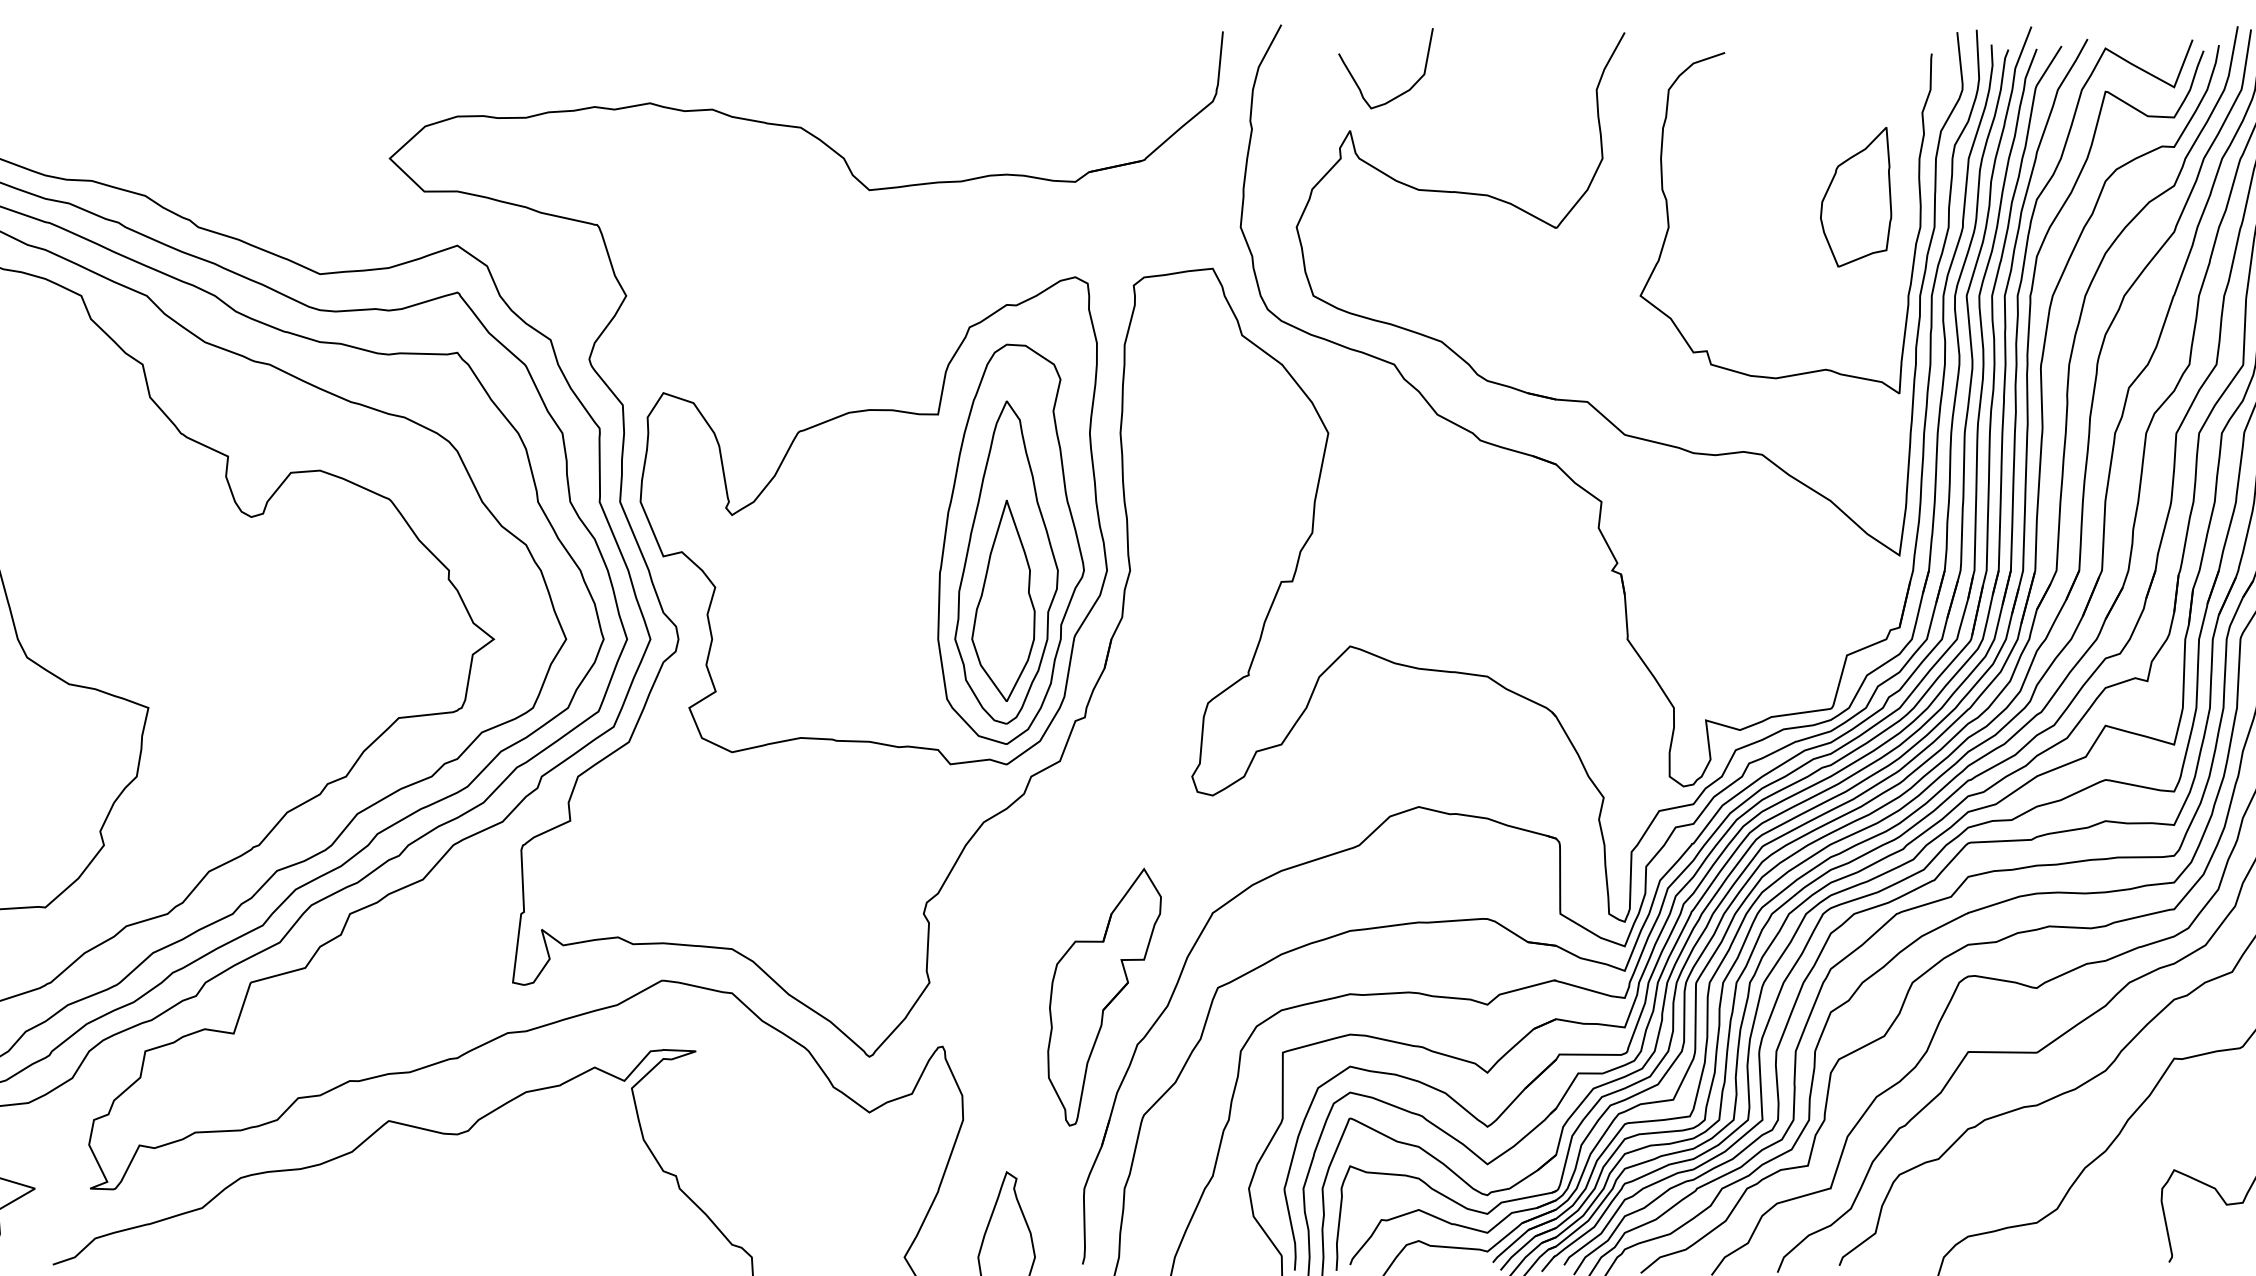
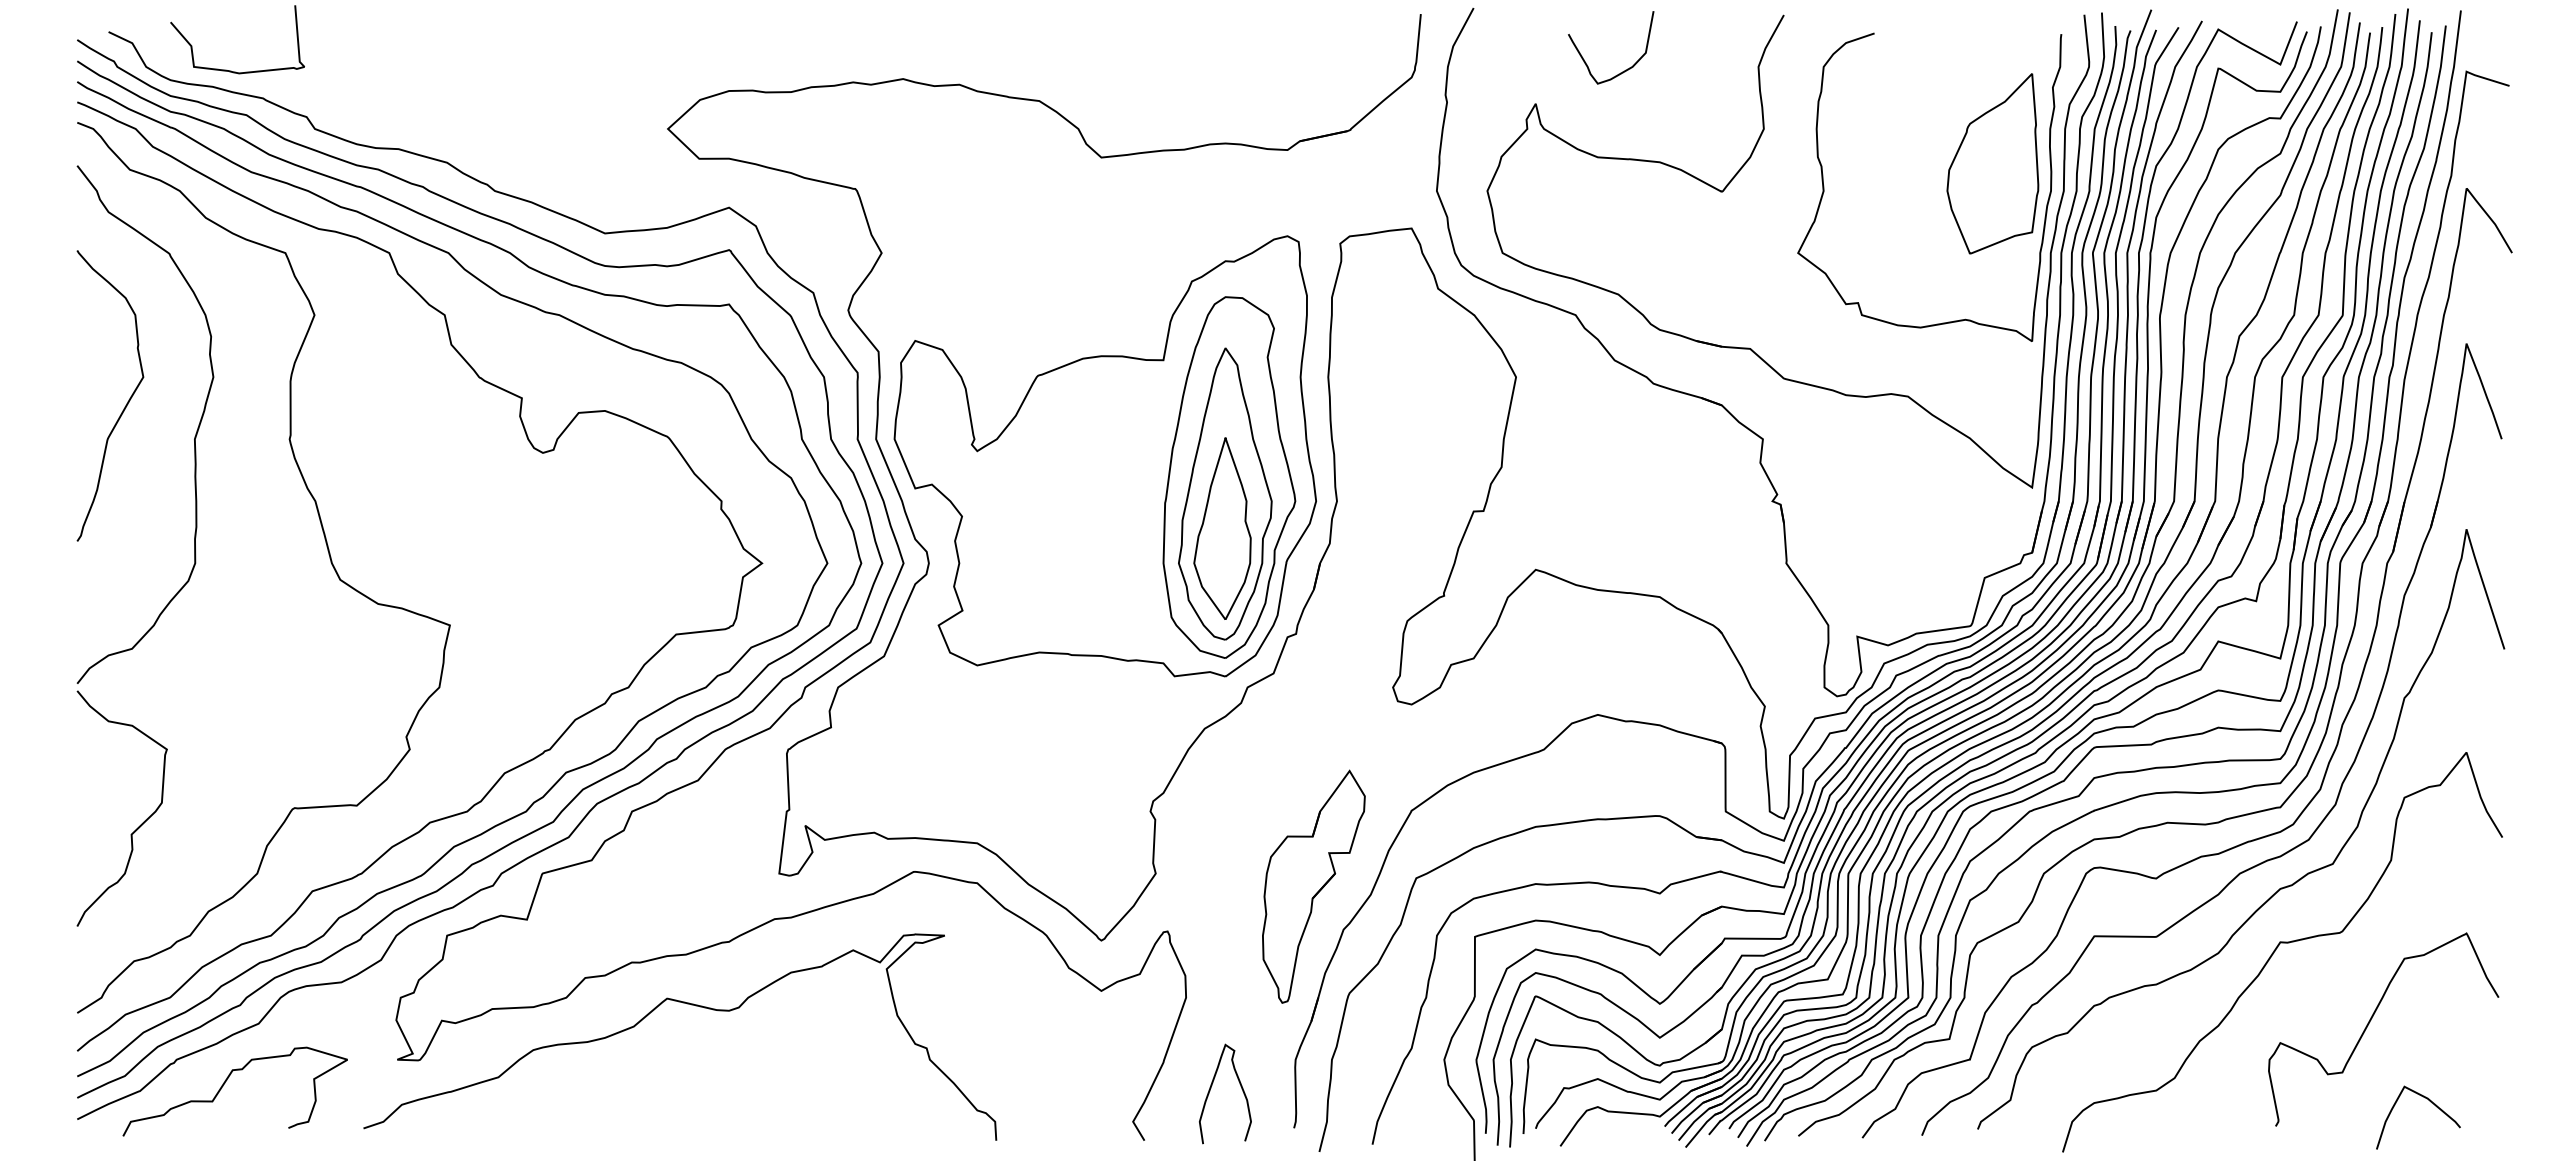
curve: (1401, 92) -> (1625, 69), moved
part: (1855, 196) -> (1992, 163), size x1.43

